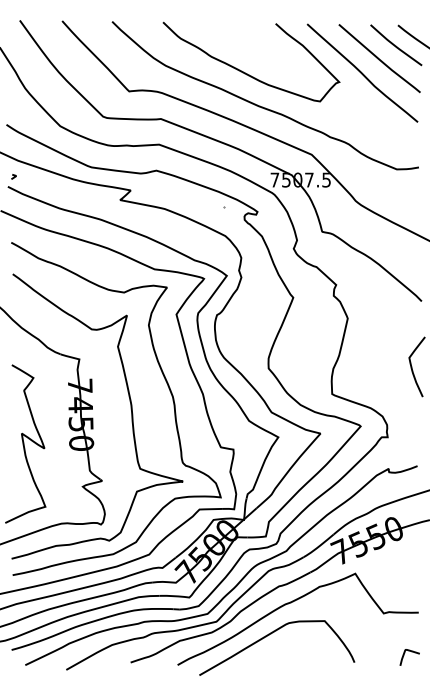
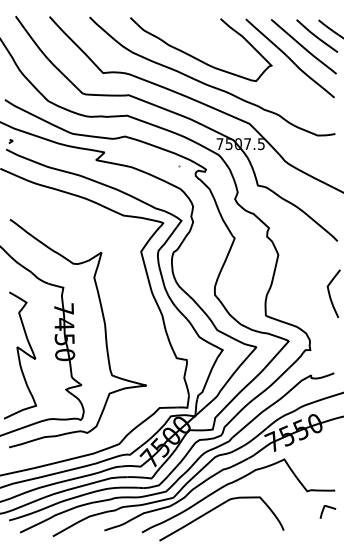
curve: (167, 386) -> (133, 309), removed
curve: (411, 652) -> (329, 508), moved

